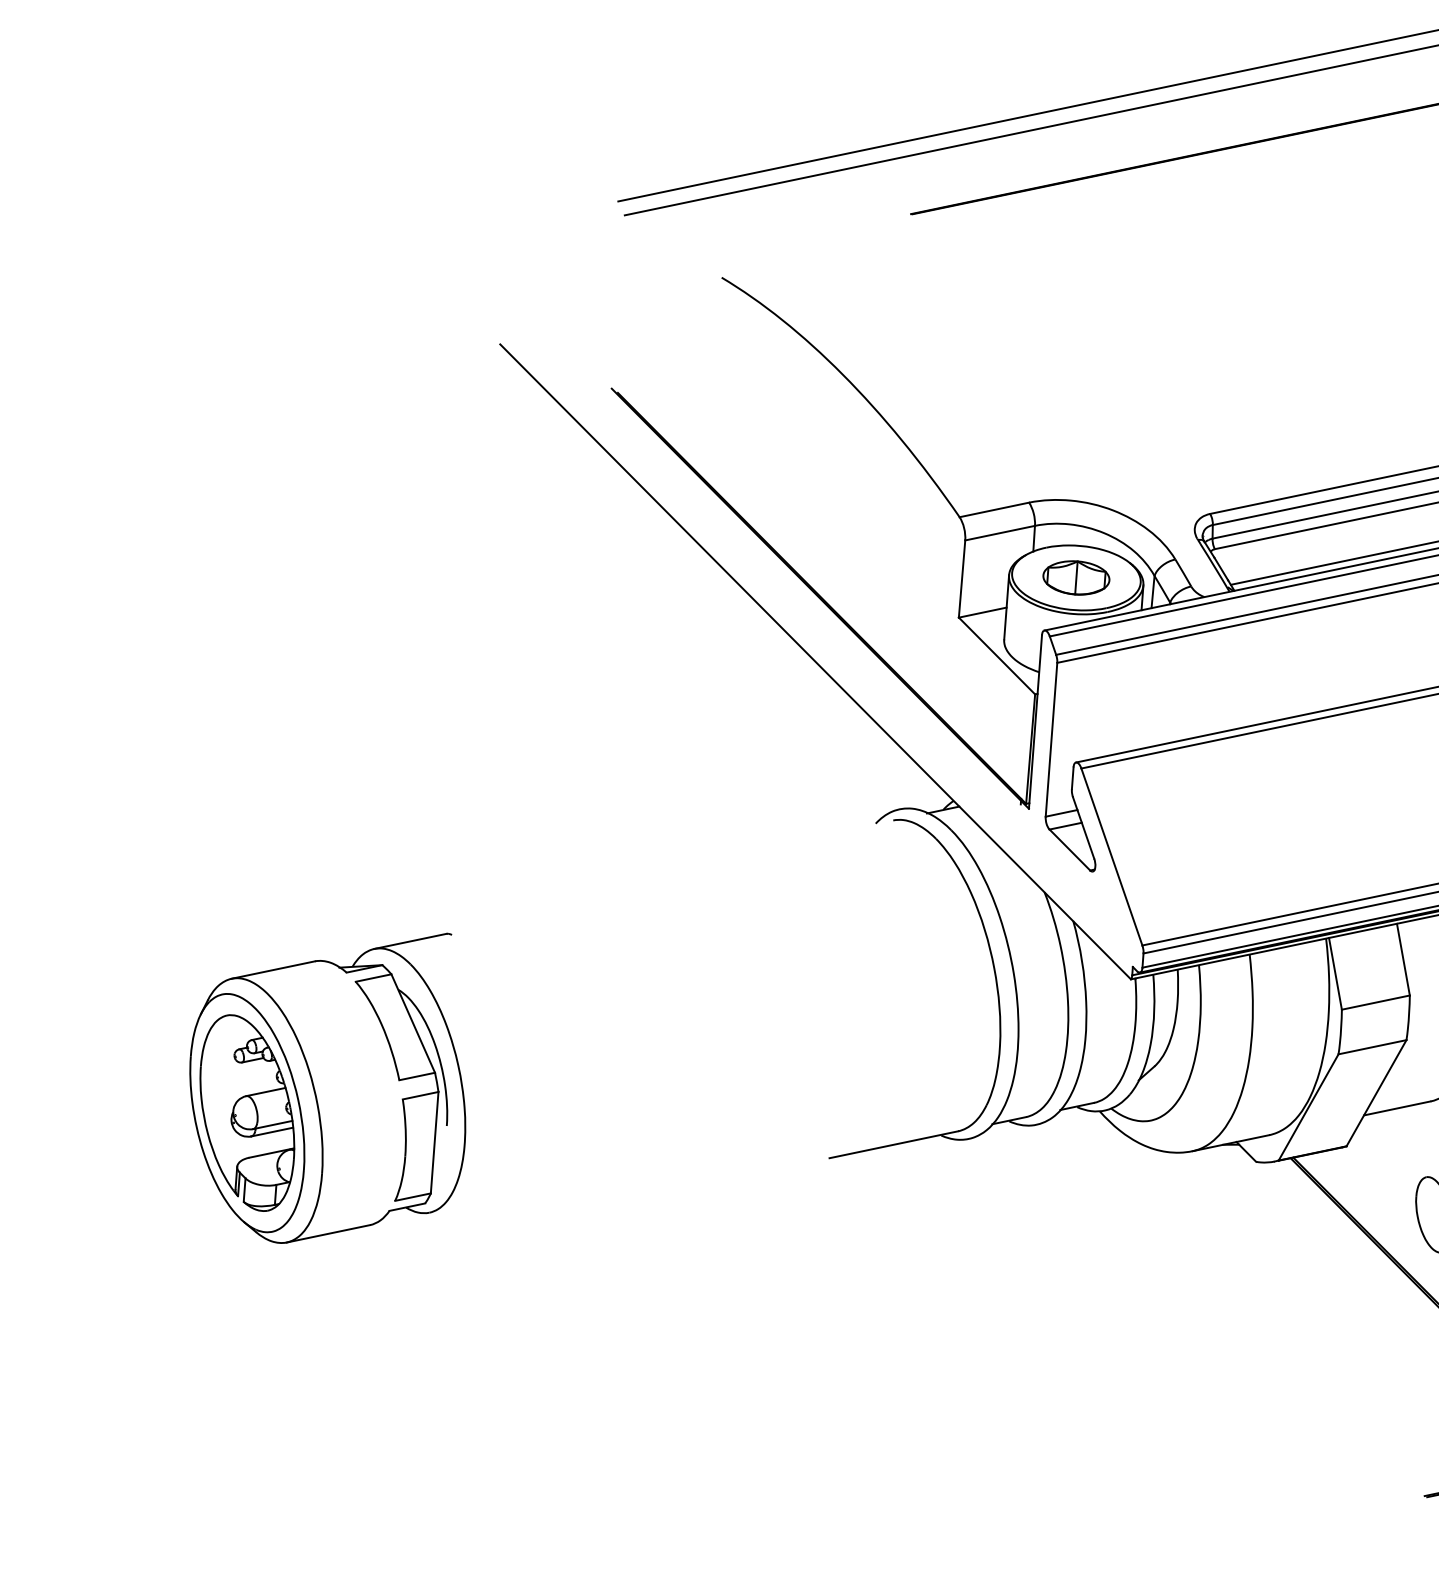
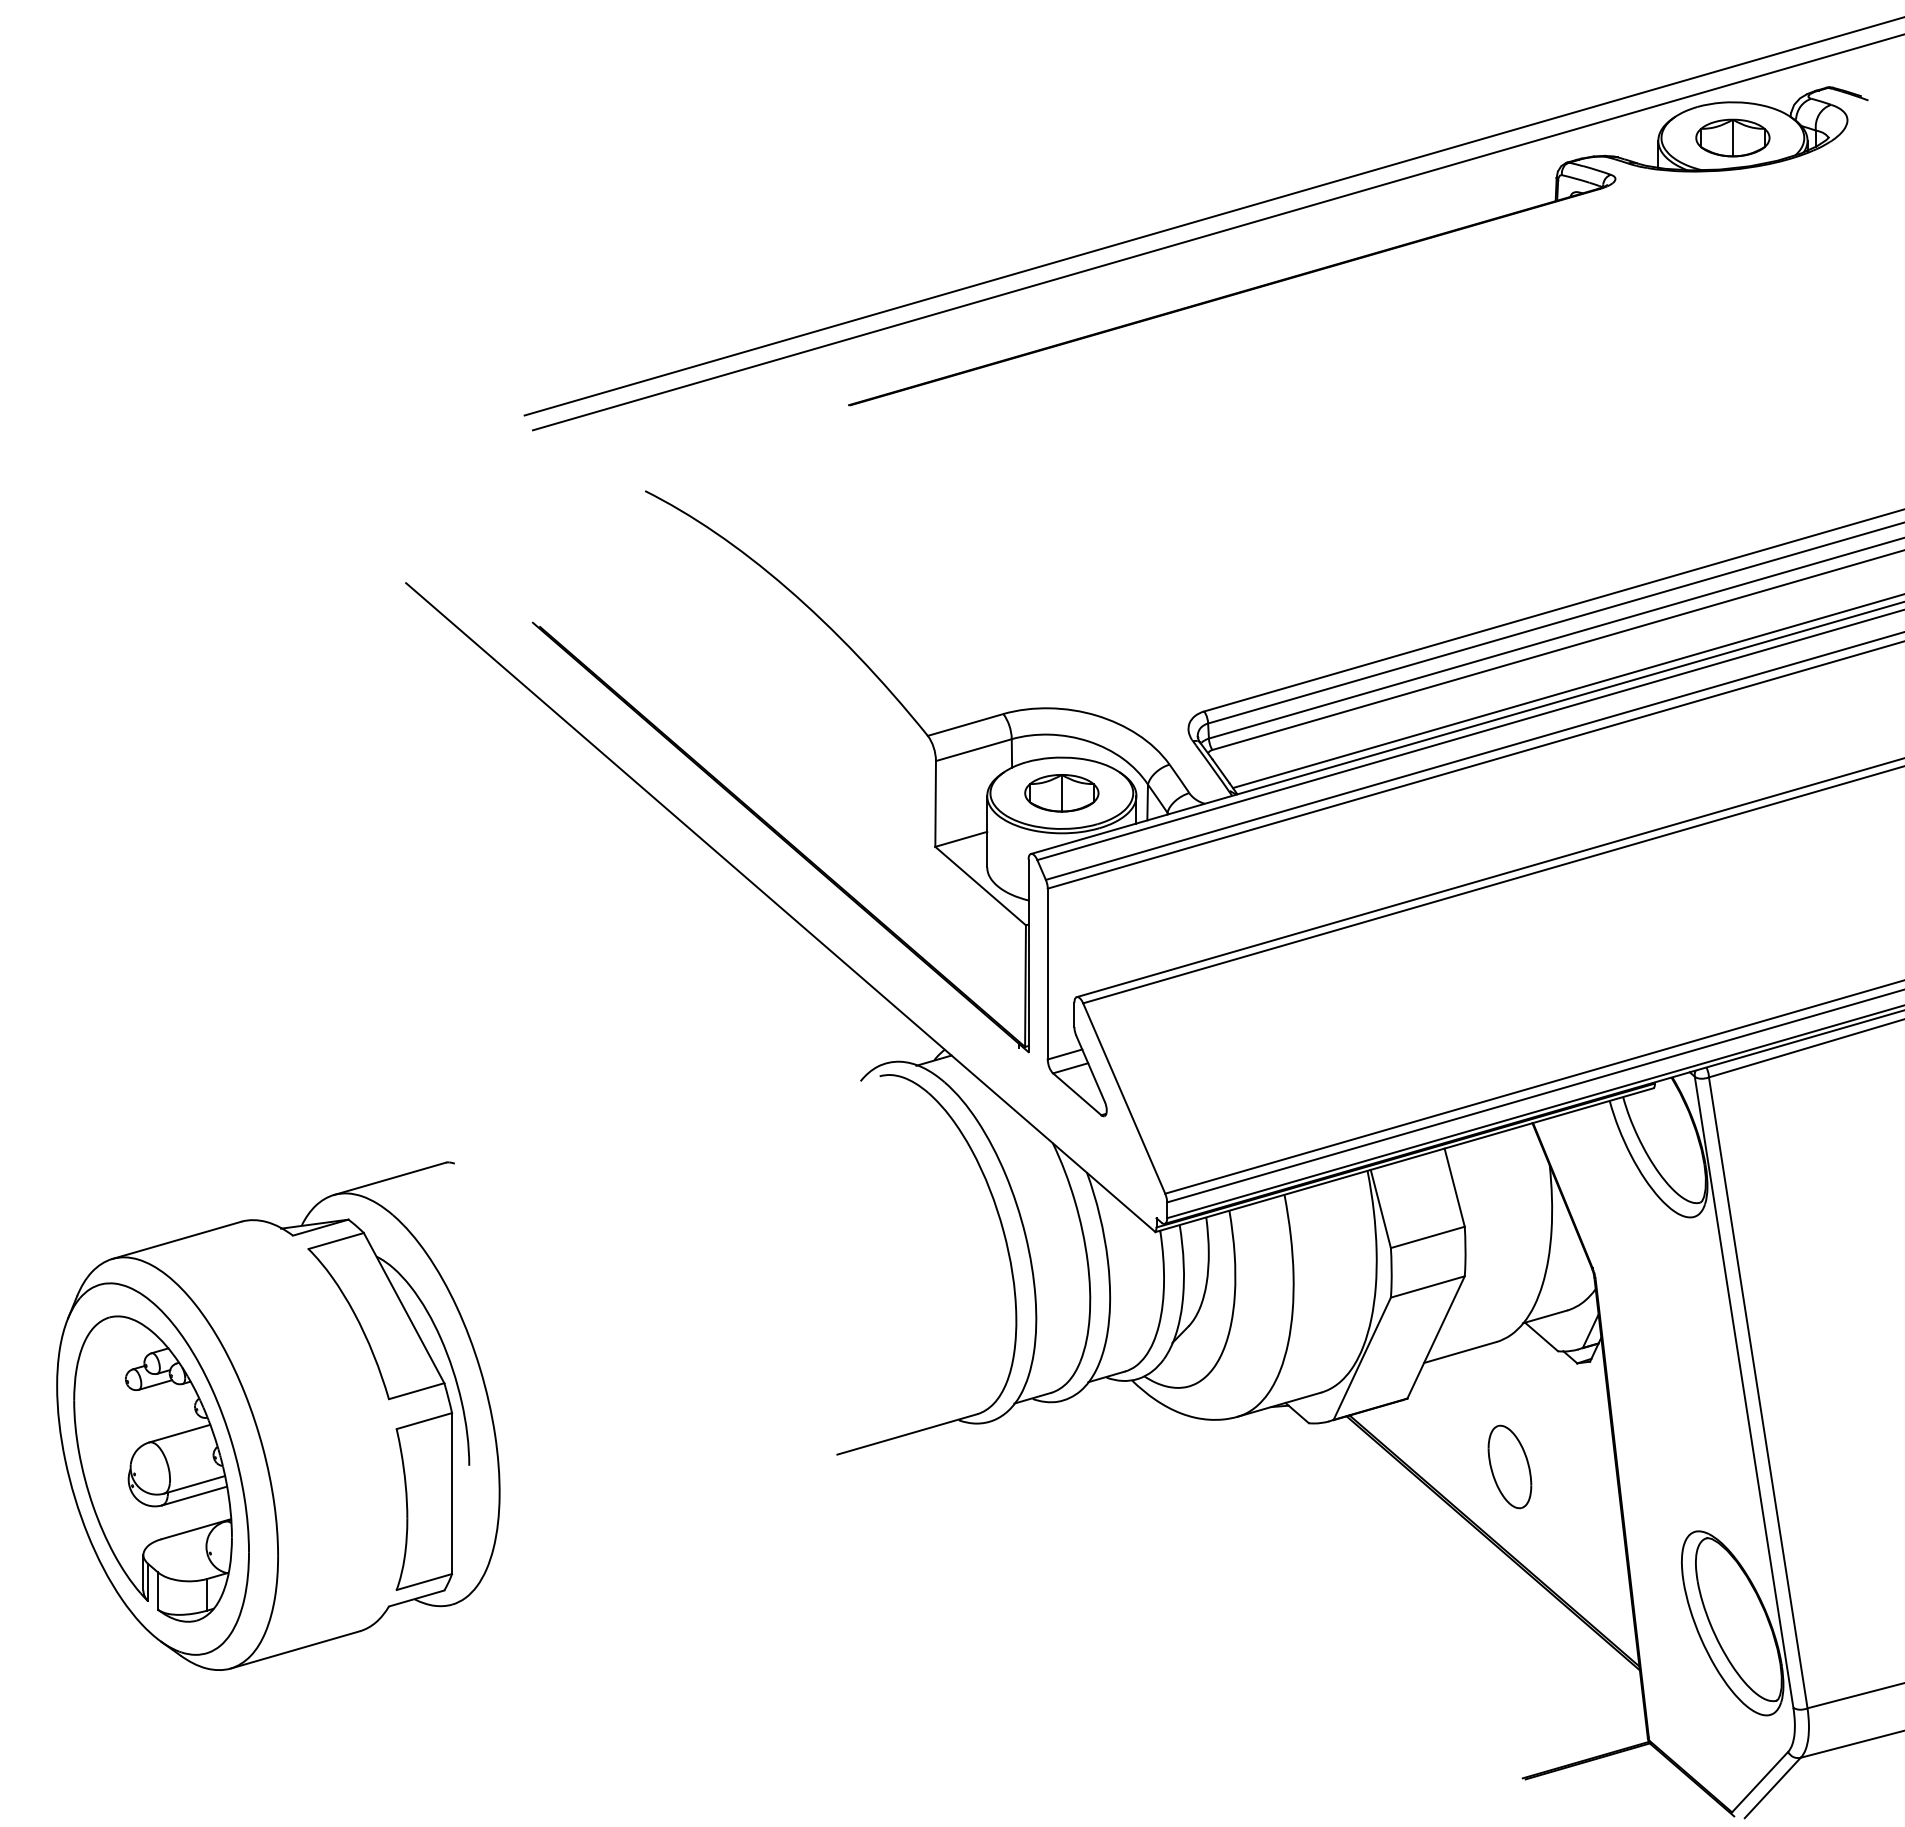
part: (328, 1085) -> (278, 1415), size x1.43

